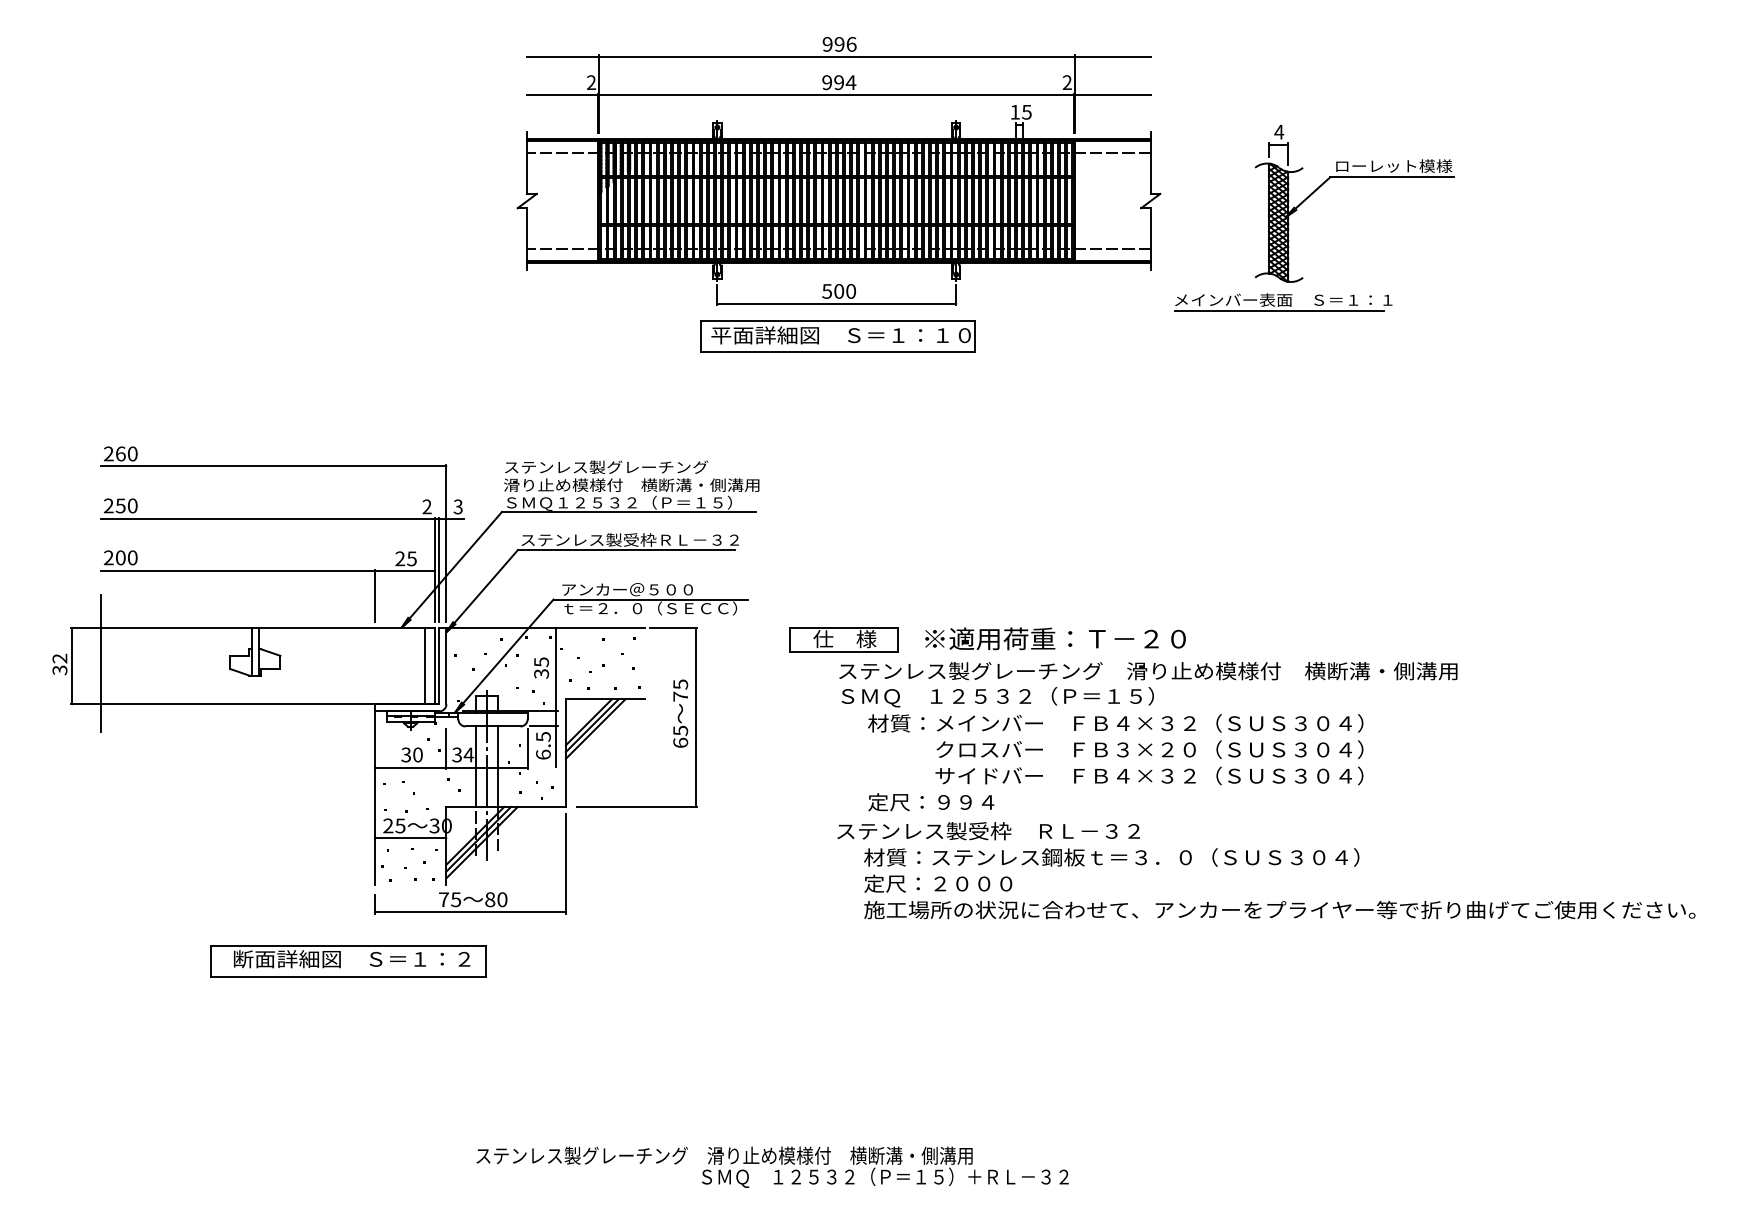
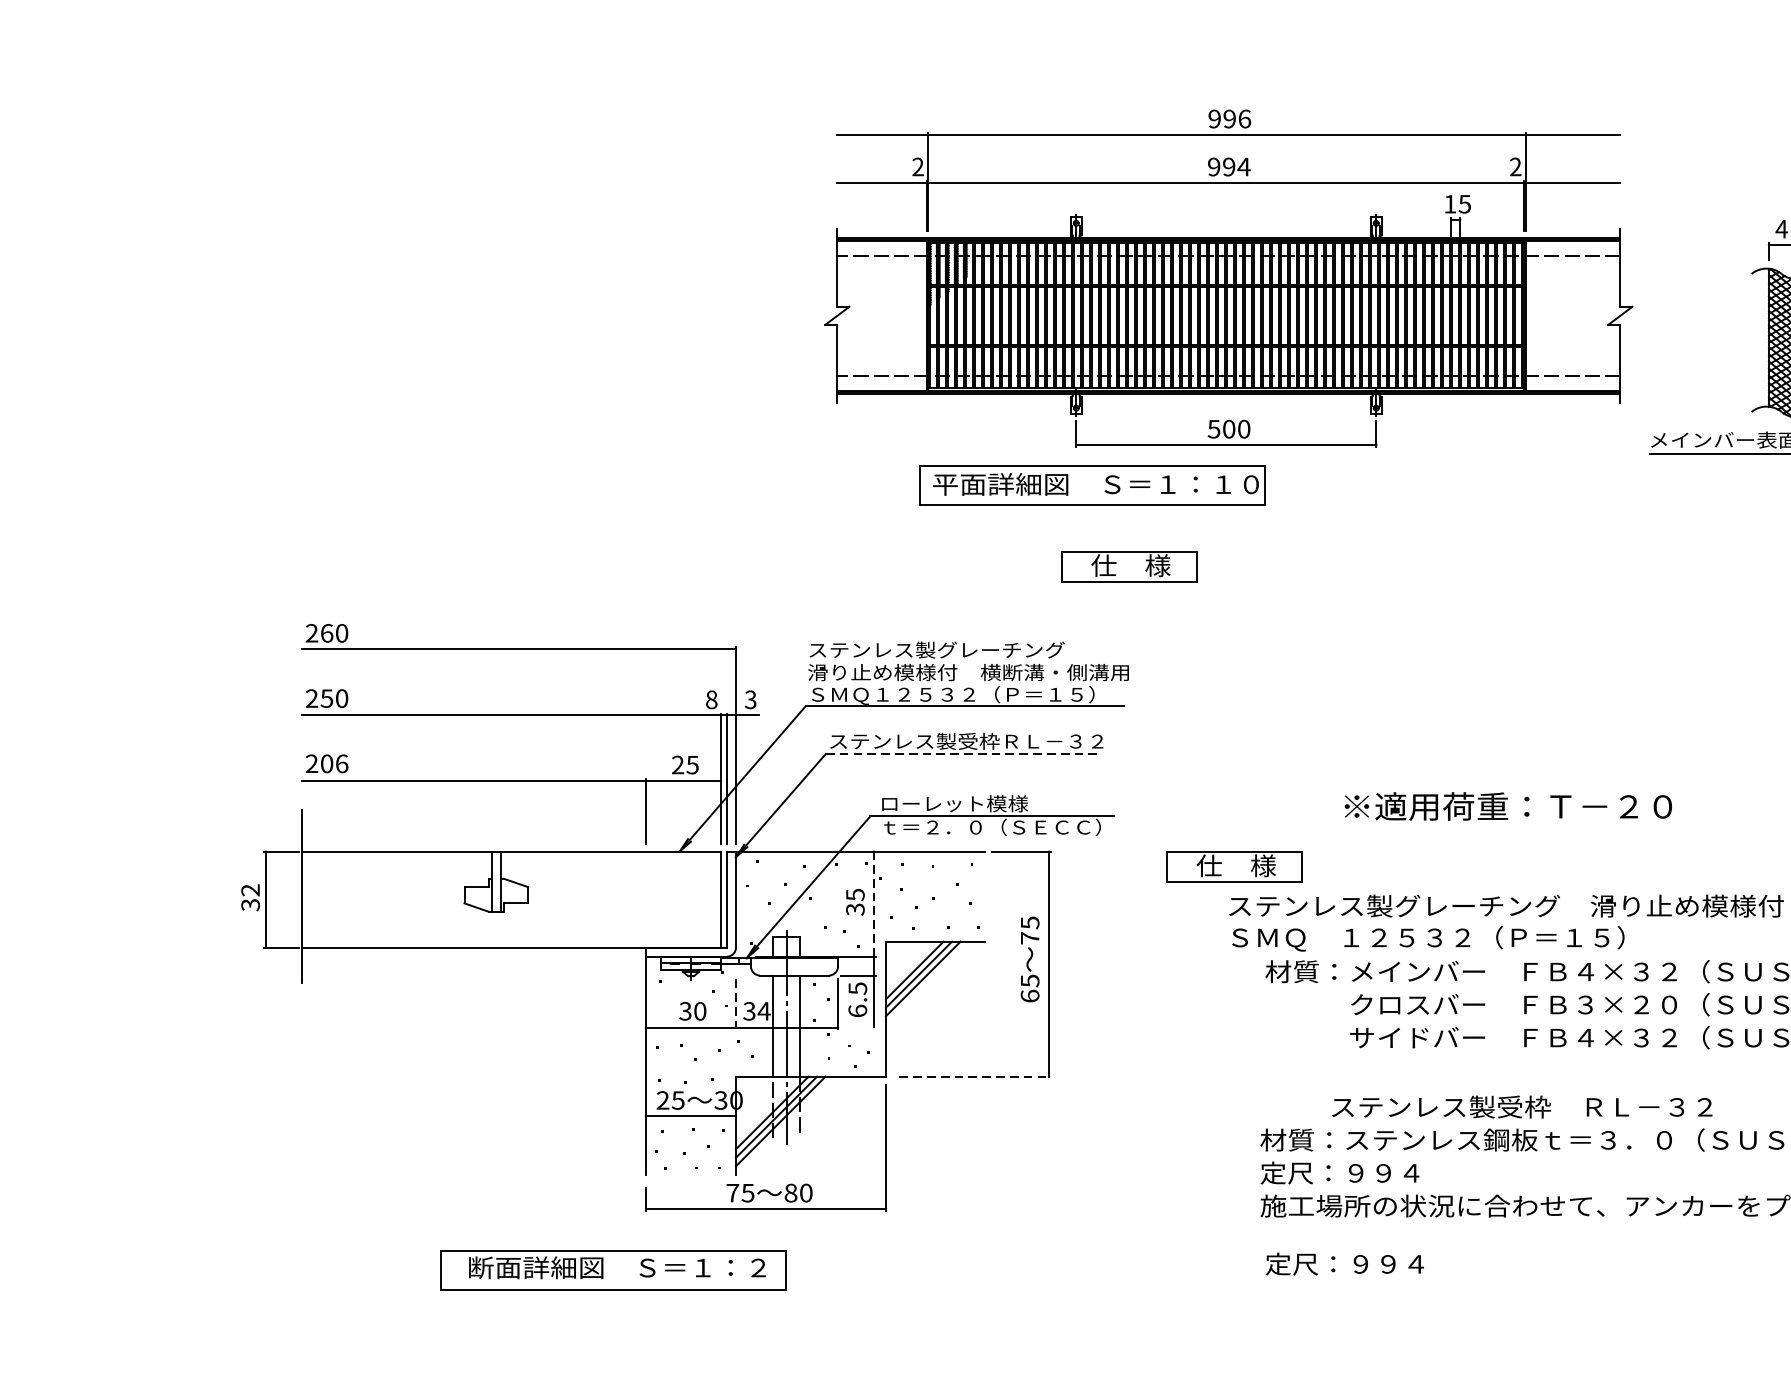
part: (837, 336) -> (1091, 485), moved
part: (759, 400) -> (1129, 566), added
text: (426, 506) -> (710, 699), 2 -> 8
line: (626, 550) -> (962, 754), solid -> dashed
text: (132, 557) -> (341, 763), 200 -> 206
text: (627, 589) -> (963, 803), アンカー＠５００ -> ローレット模様
text: (1055, 638) -> (1508, 806), moved
line: (424, 665) -> (708, 898), removed
line: (556, 669) -> (874, 904), solid -> dashed
line: (446, 748) -> (736, 1003), solid -> dashed
text: (931, 802) -> (1345, 1264), moved
line: (637, 806) -> (975, 1076), solid -> dashed
text: (988, 831) -> (1522, 1107), moved
text: (973, 883) -> (1397, 1172), 定尺：２０００ -> 定尺：９９４

